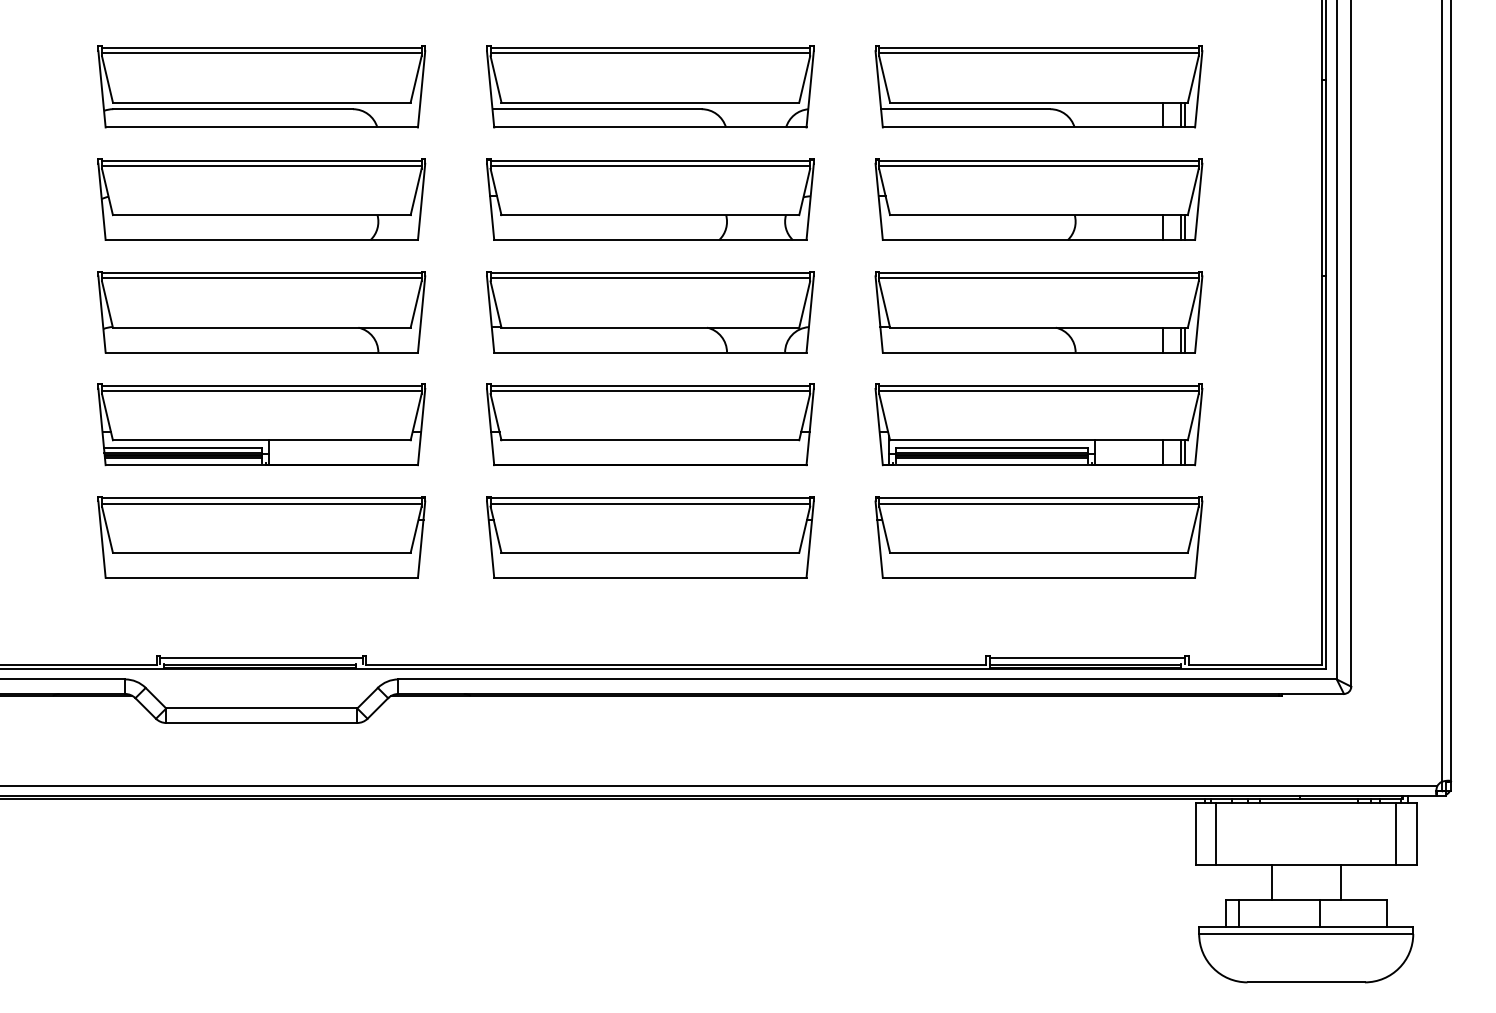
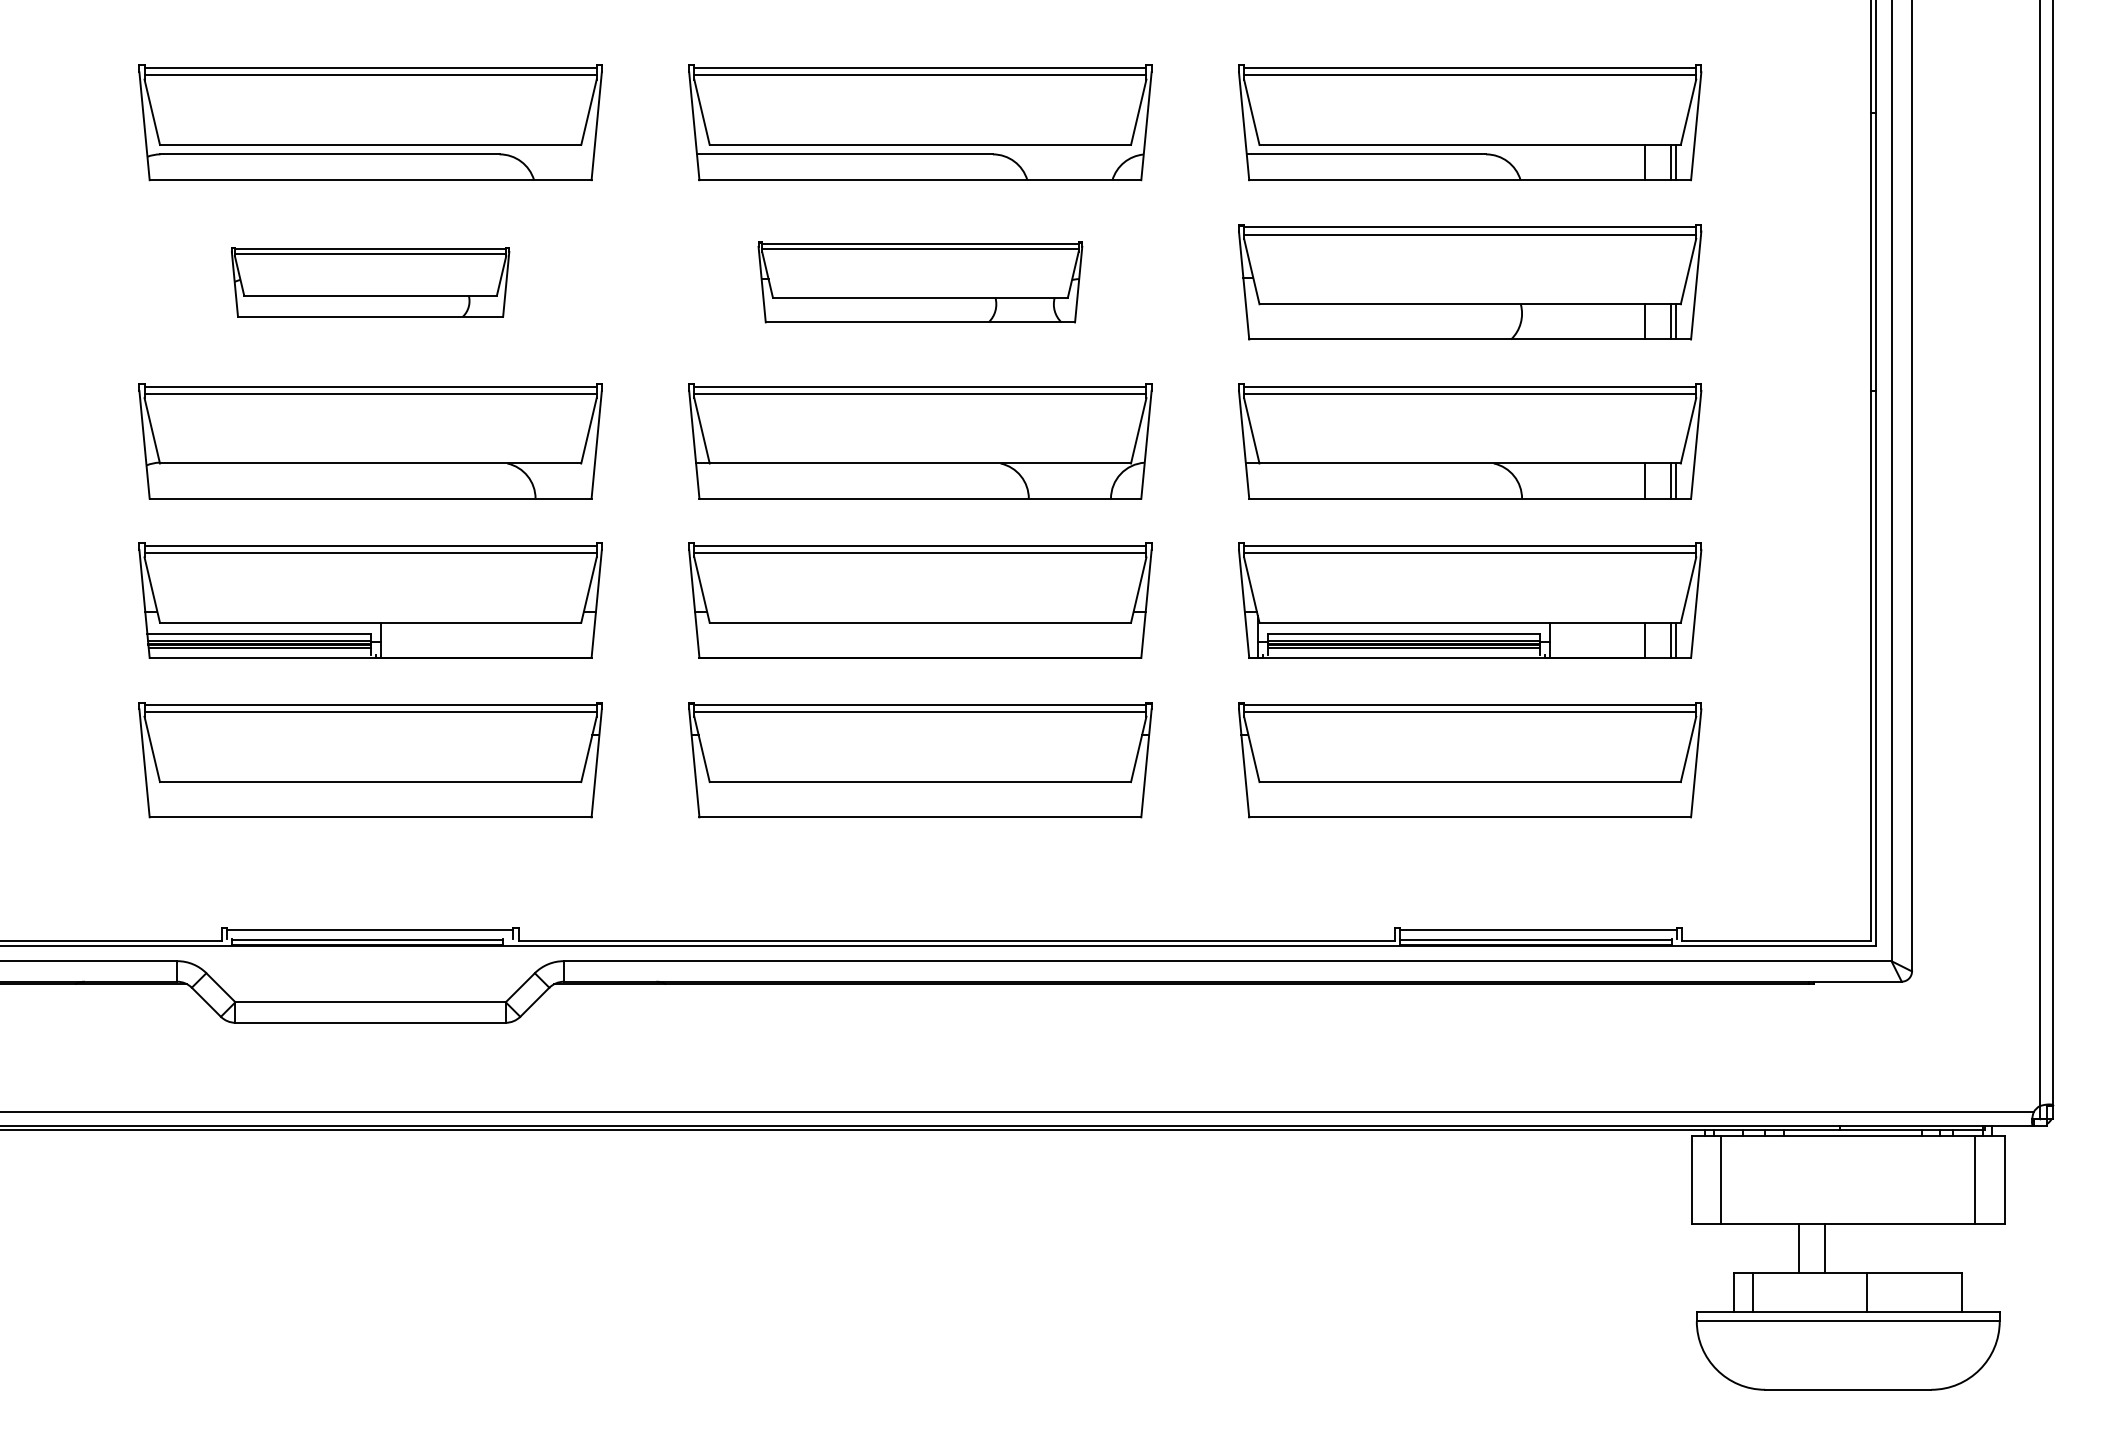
part: (261, 199) -> (370, 282), size x0.6
part: (650, 199) -> (920, 282), size x0.7
line: (1341, 881) -> (1825, 1247), moved

